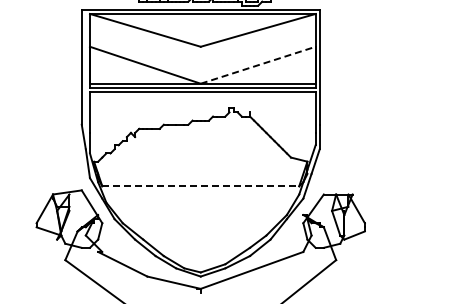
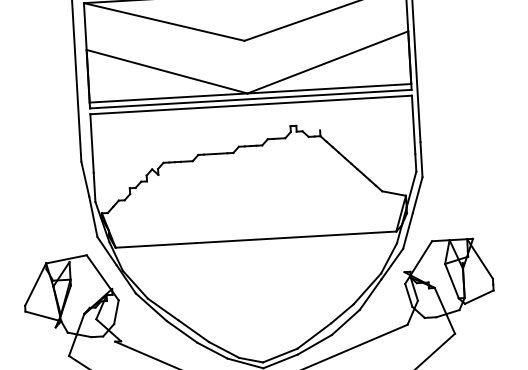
line: (258, 65) -> (328, 62), dashed -> solid
line: (201, 186) -> (257, 239), dashed -> solid

